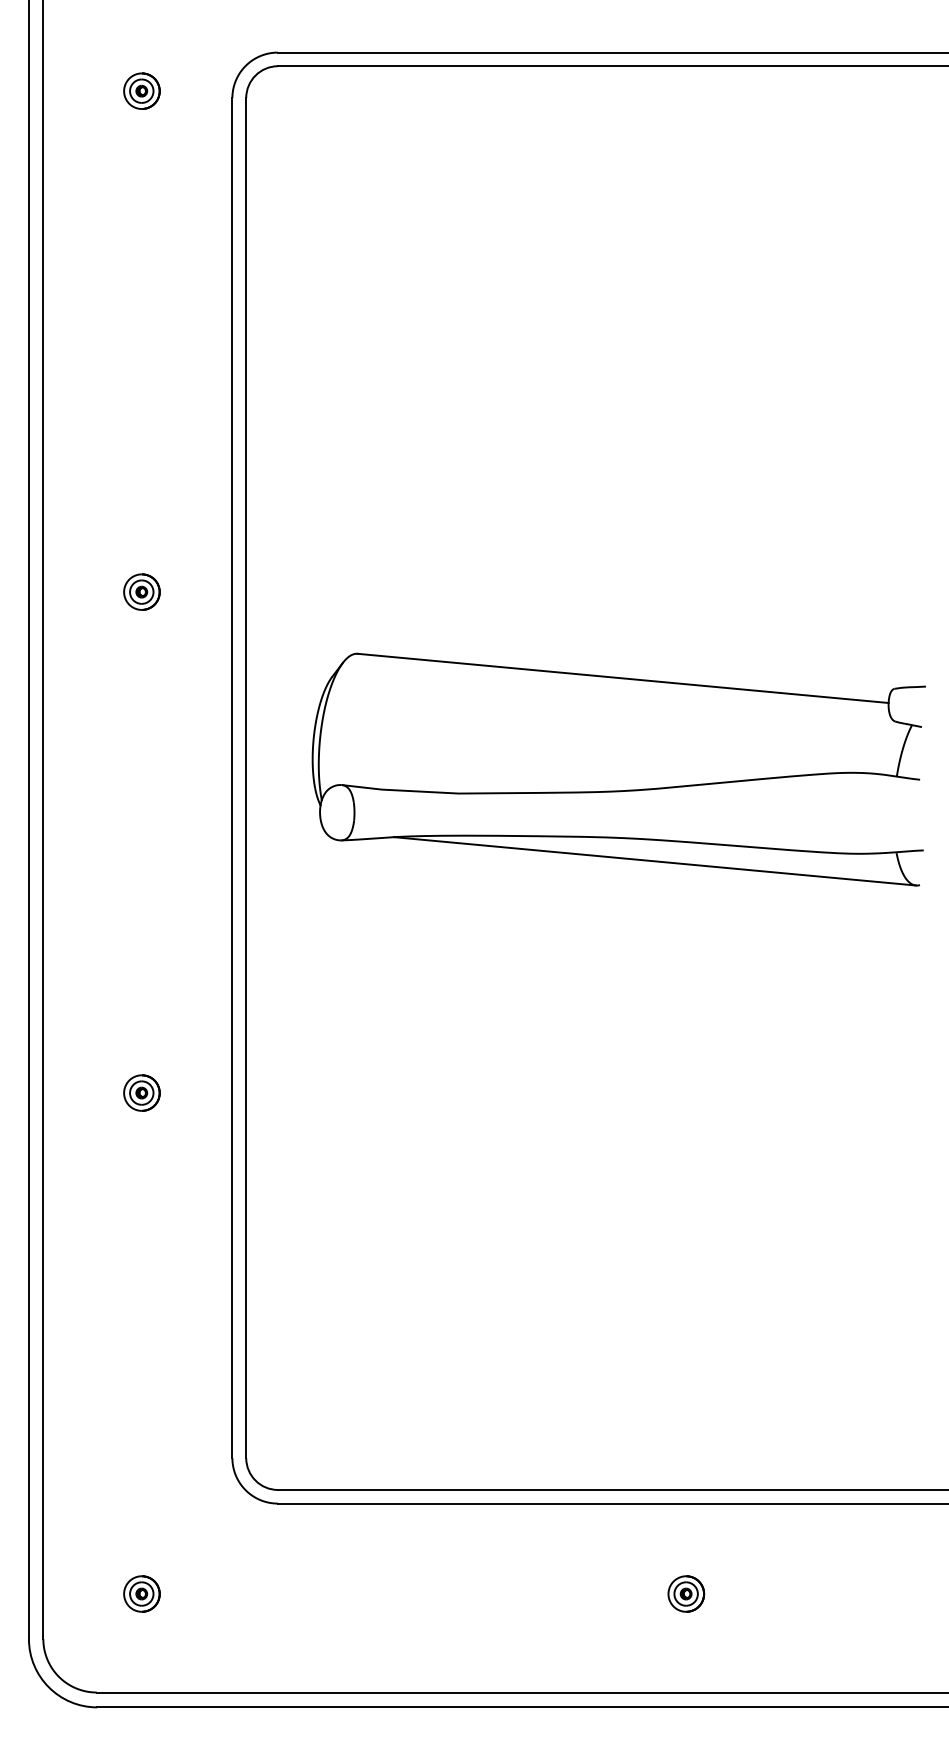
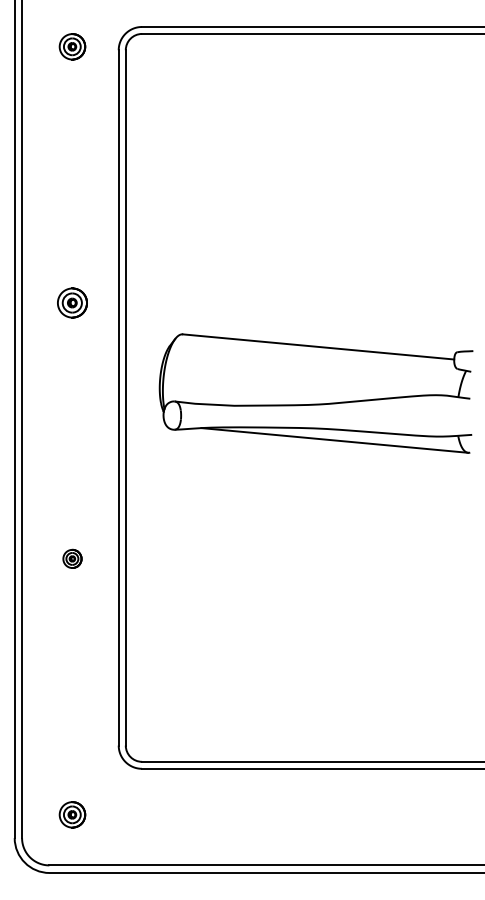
part: (141, 90) -> (72, 46), size x1.4
part: (141, 591) -> (72, 302), size x1.6
part: (141, 1594) -> (72, 815), size x1.4
part: (685, 1594) -> (350, 815), removed

